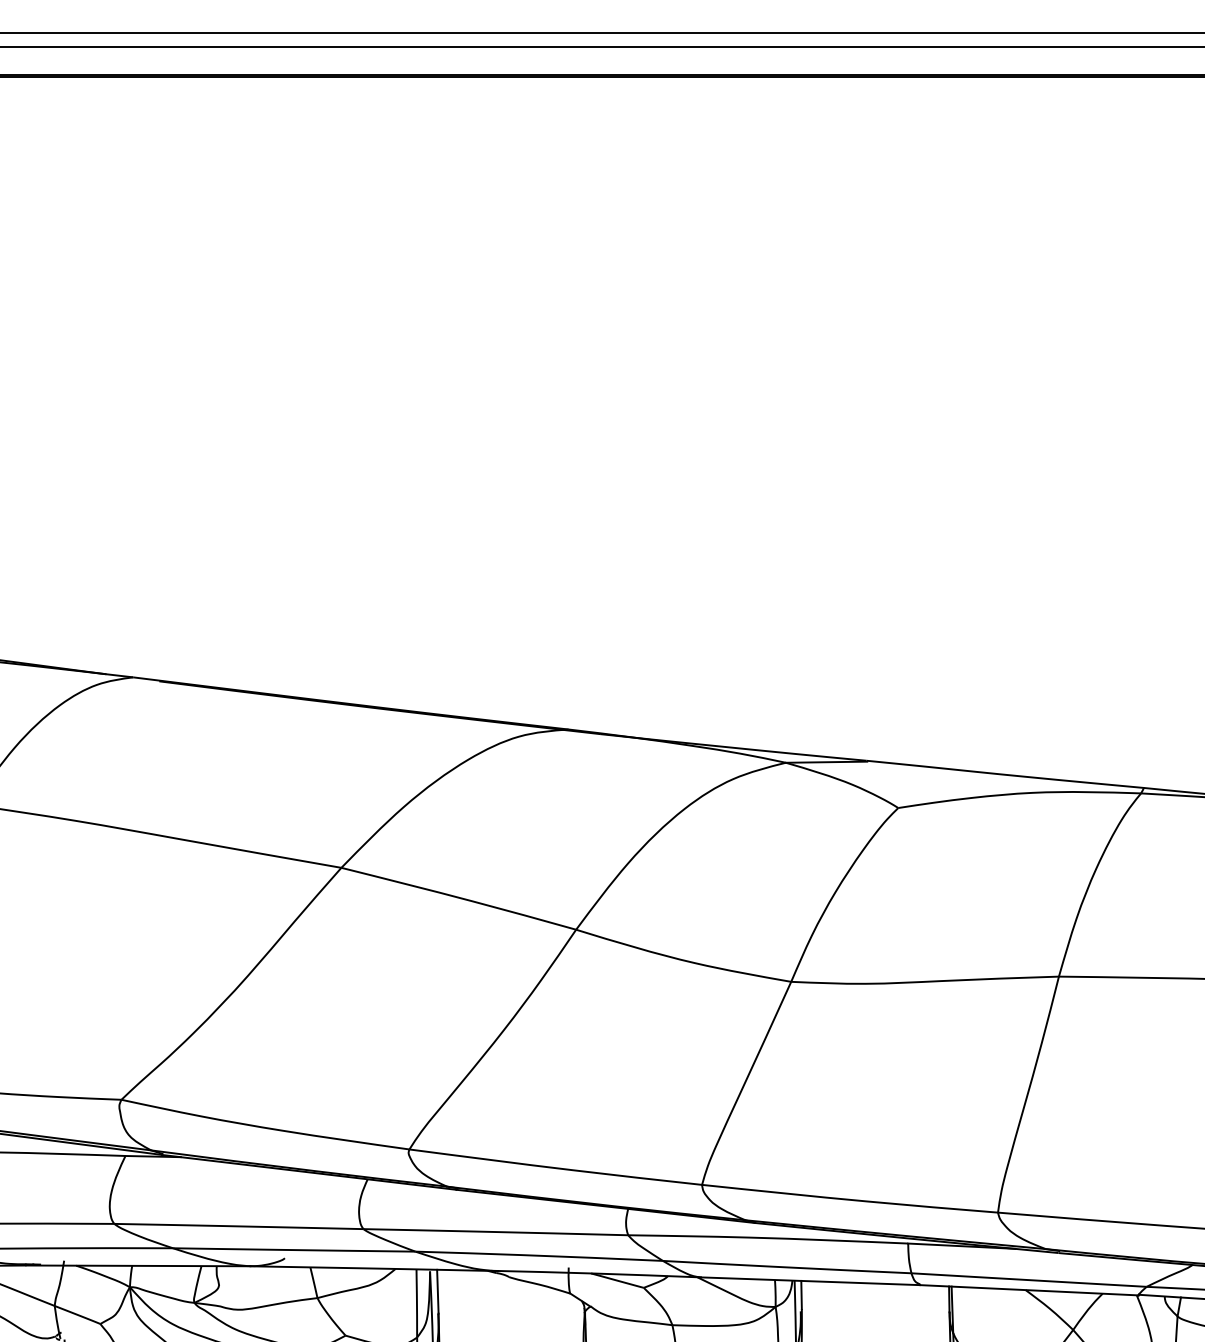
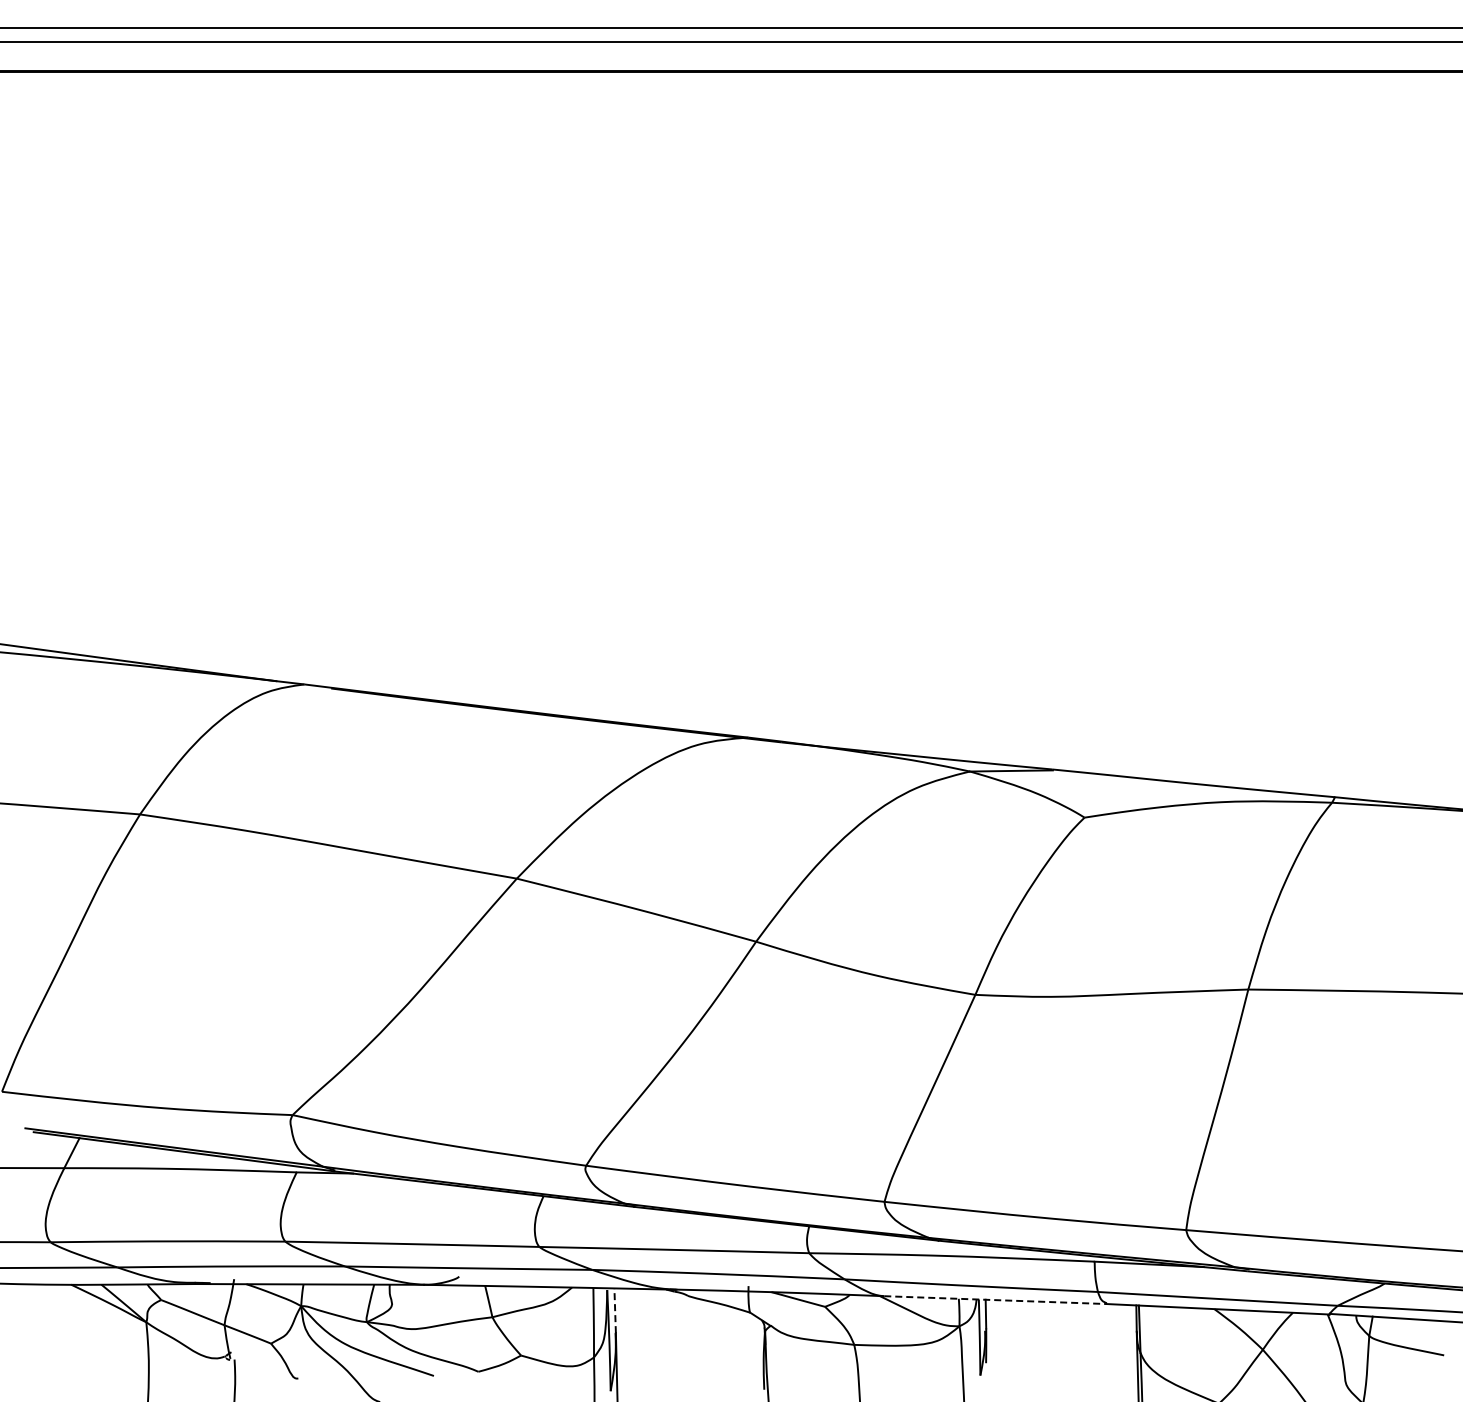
line: (811, 1281) -> (996, 1300), solid -> dashed
line: (438, 1291) -> (615, 1310), solid -> dashed

